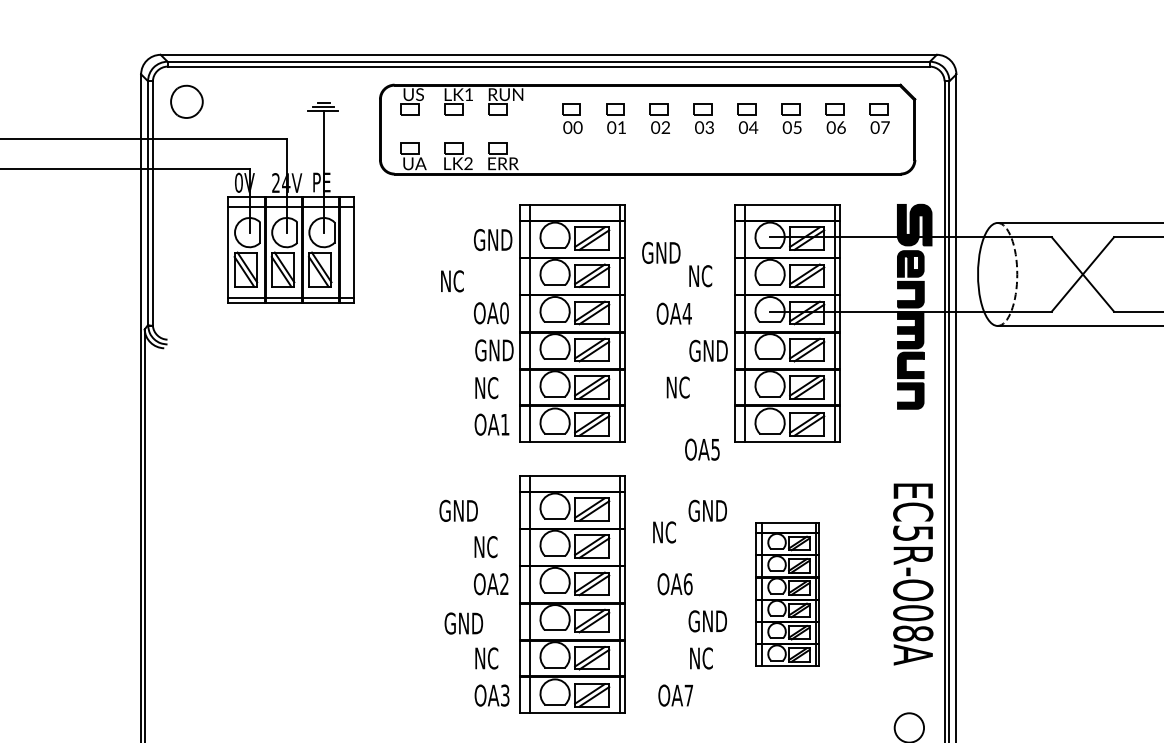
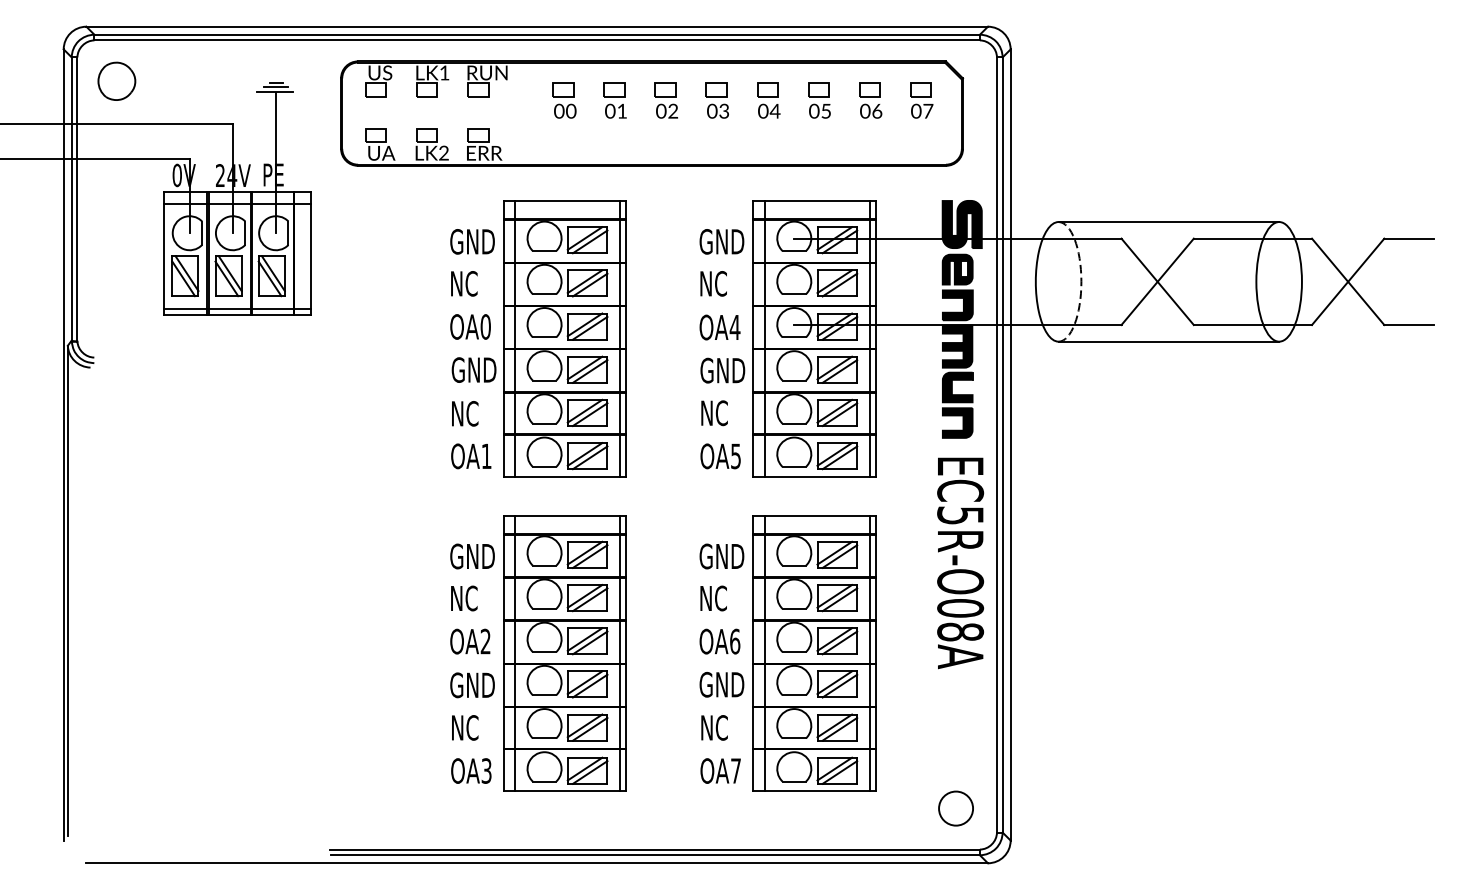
text: (660, 252) -> (721, 241), moved
text: (452, 281) -> (464, 283), moved
text: (673, 313) -> (719, 327), moved
text: (678, 387) -> (714, 413), moved
text: (702, 449) -> (720, 456), moved
text: (458, 510) -> (472, 556), moved
text: (664, 532) -> (713, 598), moved
text: (913, 574) -> (960, 563), moved
text: (674, 584) -> (719, 641), moved
part: (787, 594) -> (814, 653), size x1.67
text: (463, 623) -> (472, 685), moved
text: (675, 695) -> (720, 770), moved

